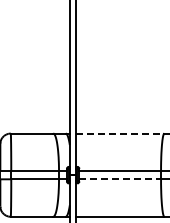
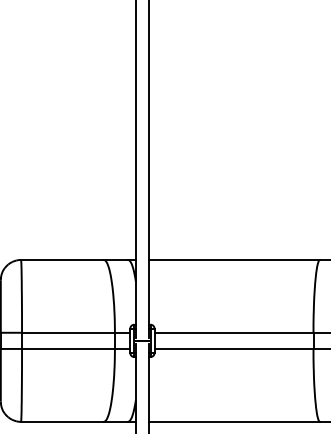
line: (120, 133) -> (234, 259), dashed -> solid
line: (120, 179) -> (234, 349), dashed -> solid

